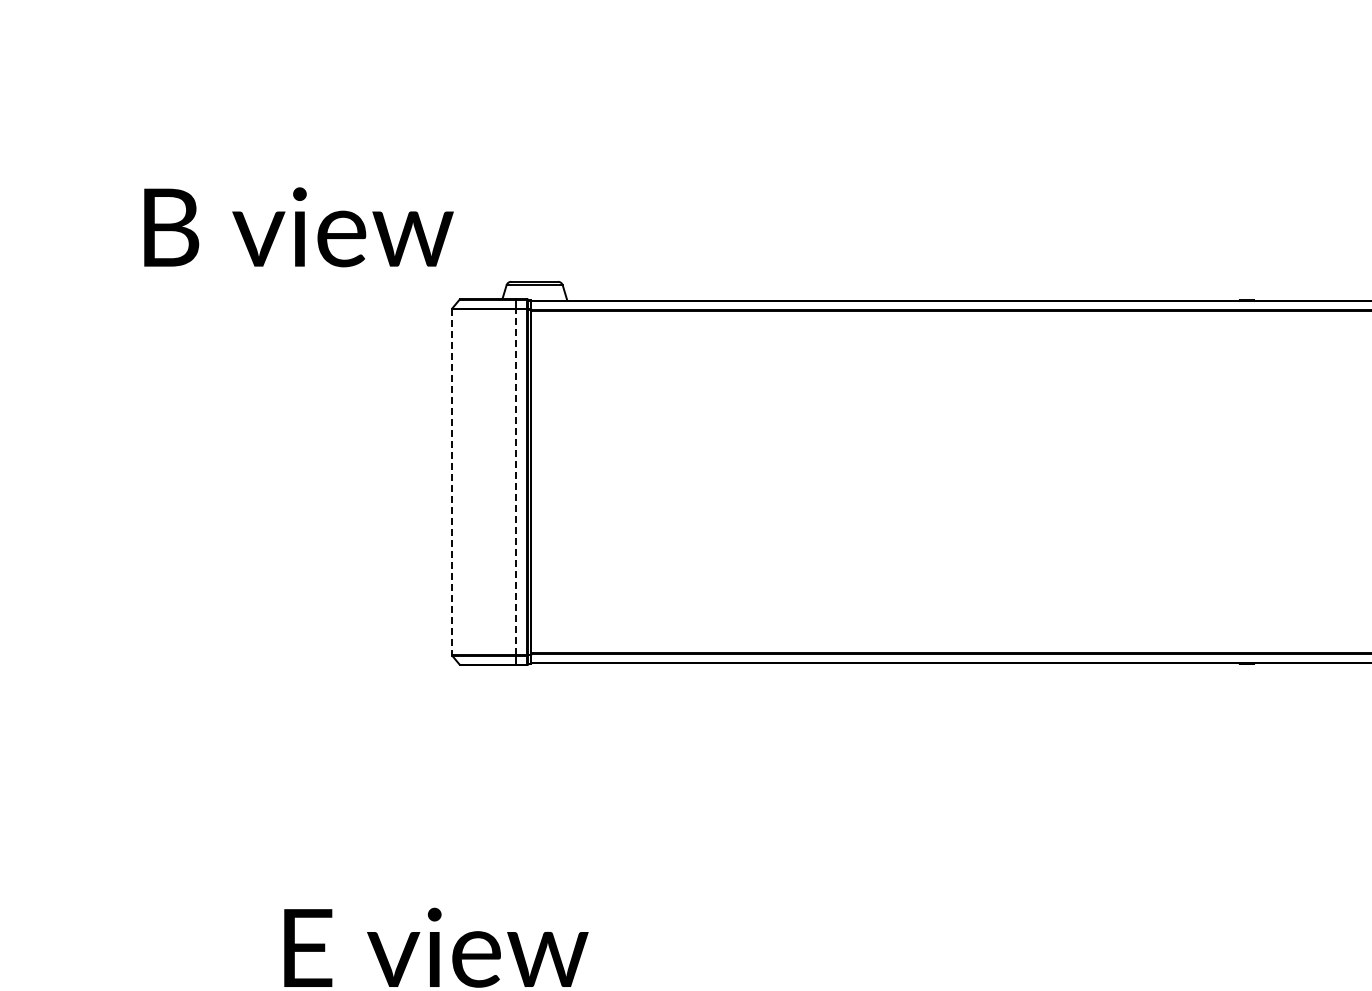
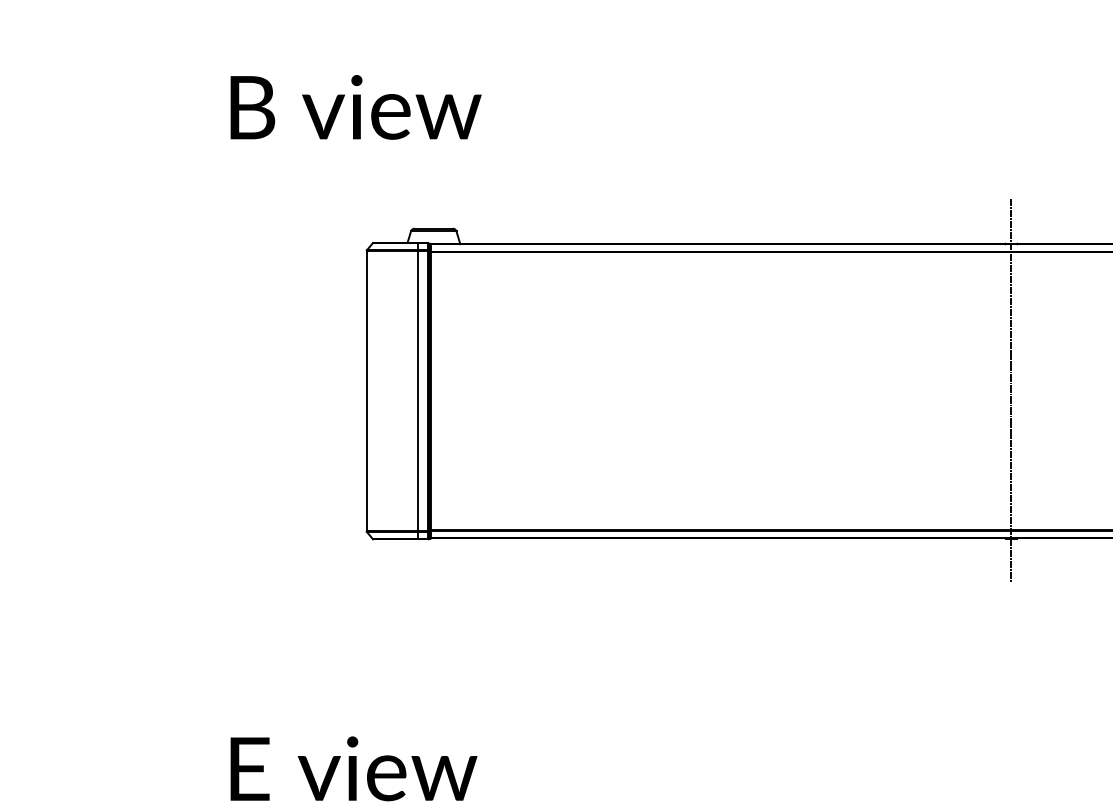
text: (298, 227) -> (355, 107), moved
line: (452, 482) -> (367, 391), dashed -> solid
line: (515, 482) -> (418, 391), dashed -> solid
line: (1246, 482) -> (1011, 391), added

